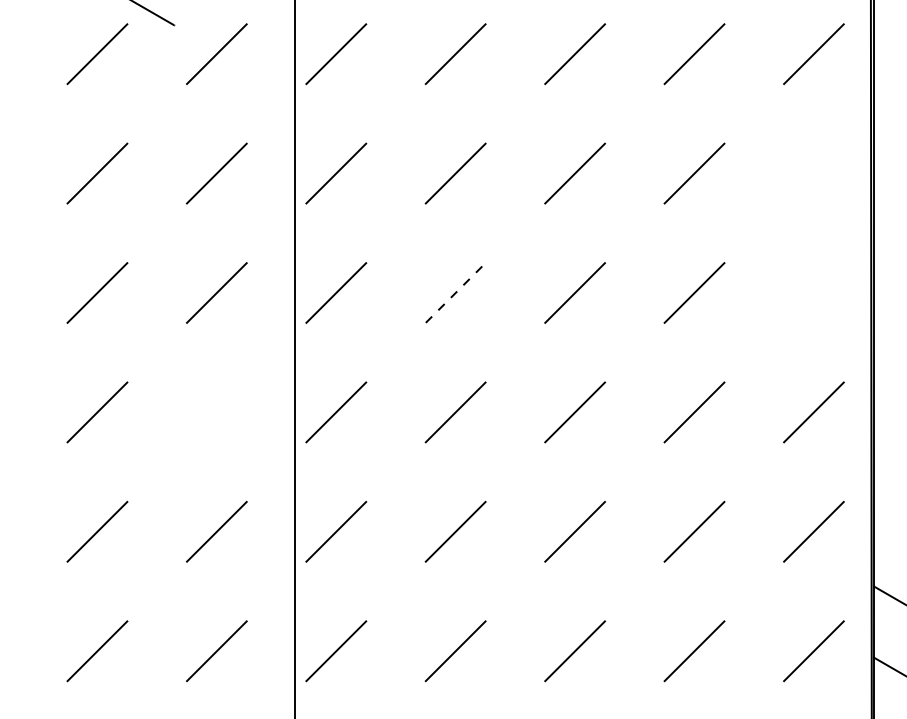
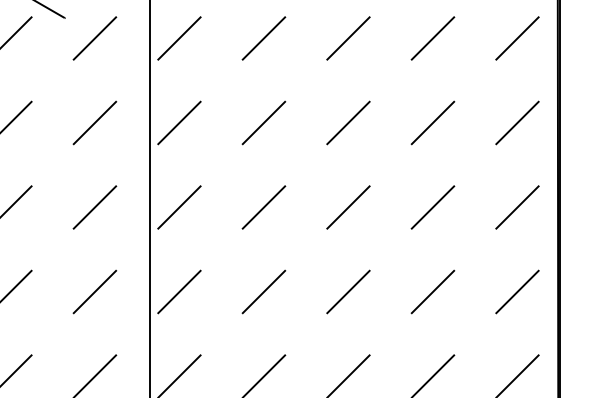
line: (813, 173) -> (517, 122), added
line: (456, 292) -> (264, 207), dashed -> solid
line: (813, 292) -> (517, 207), added
line: (216, 412) -> (94, 292), added

